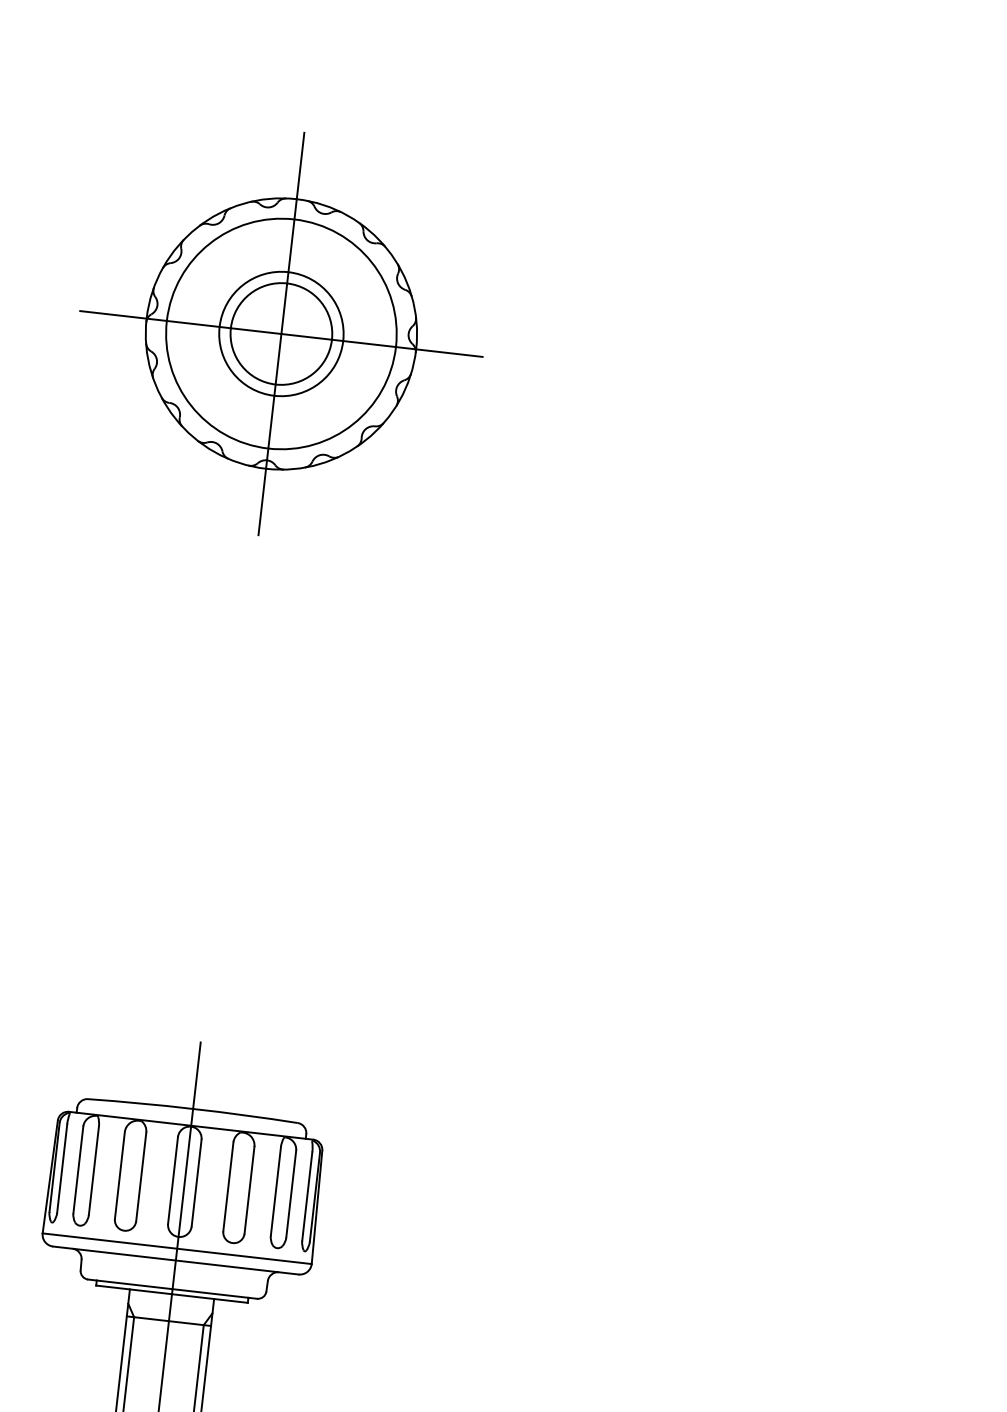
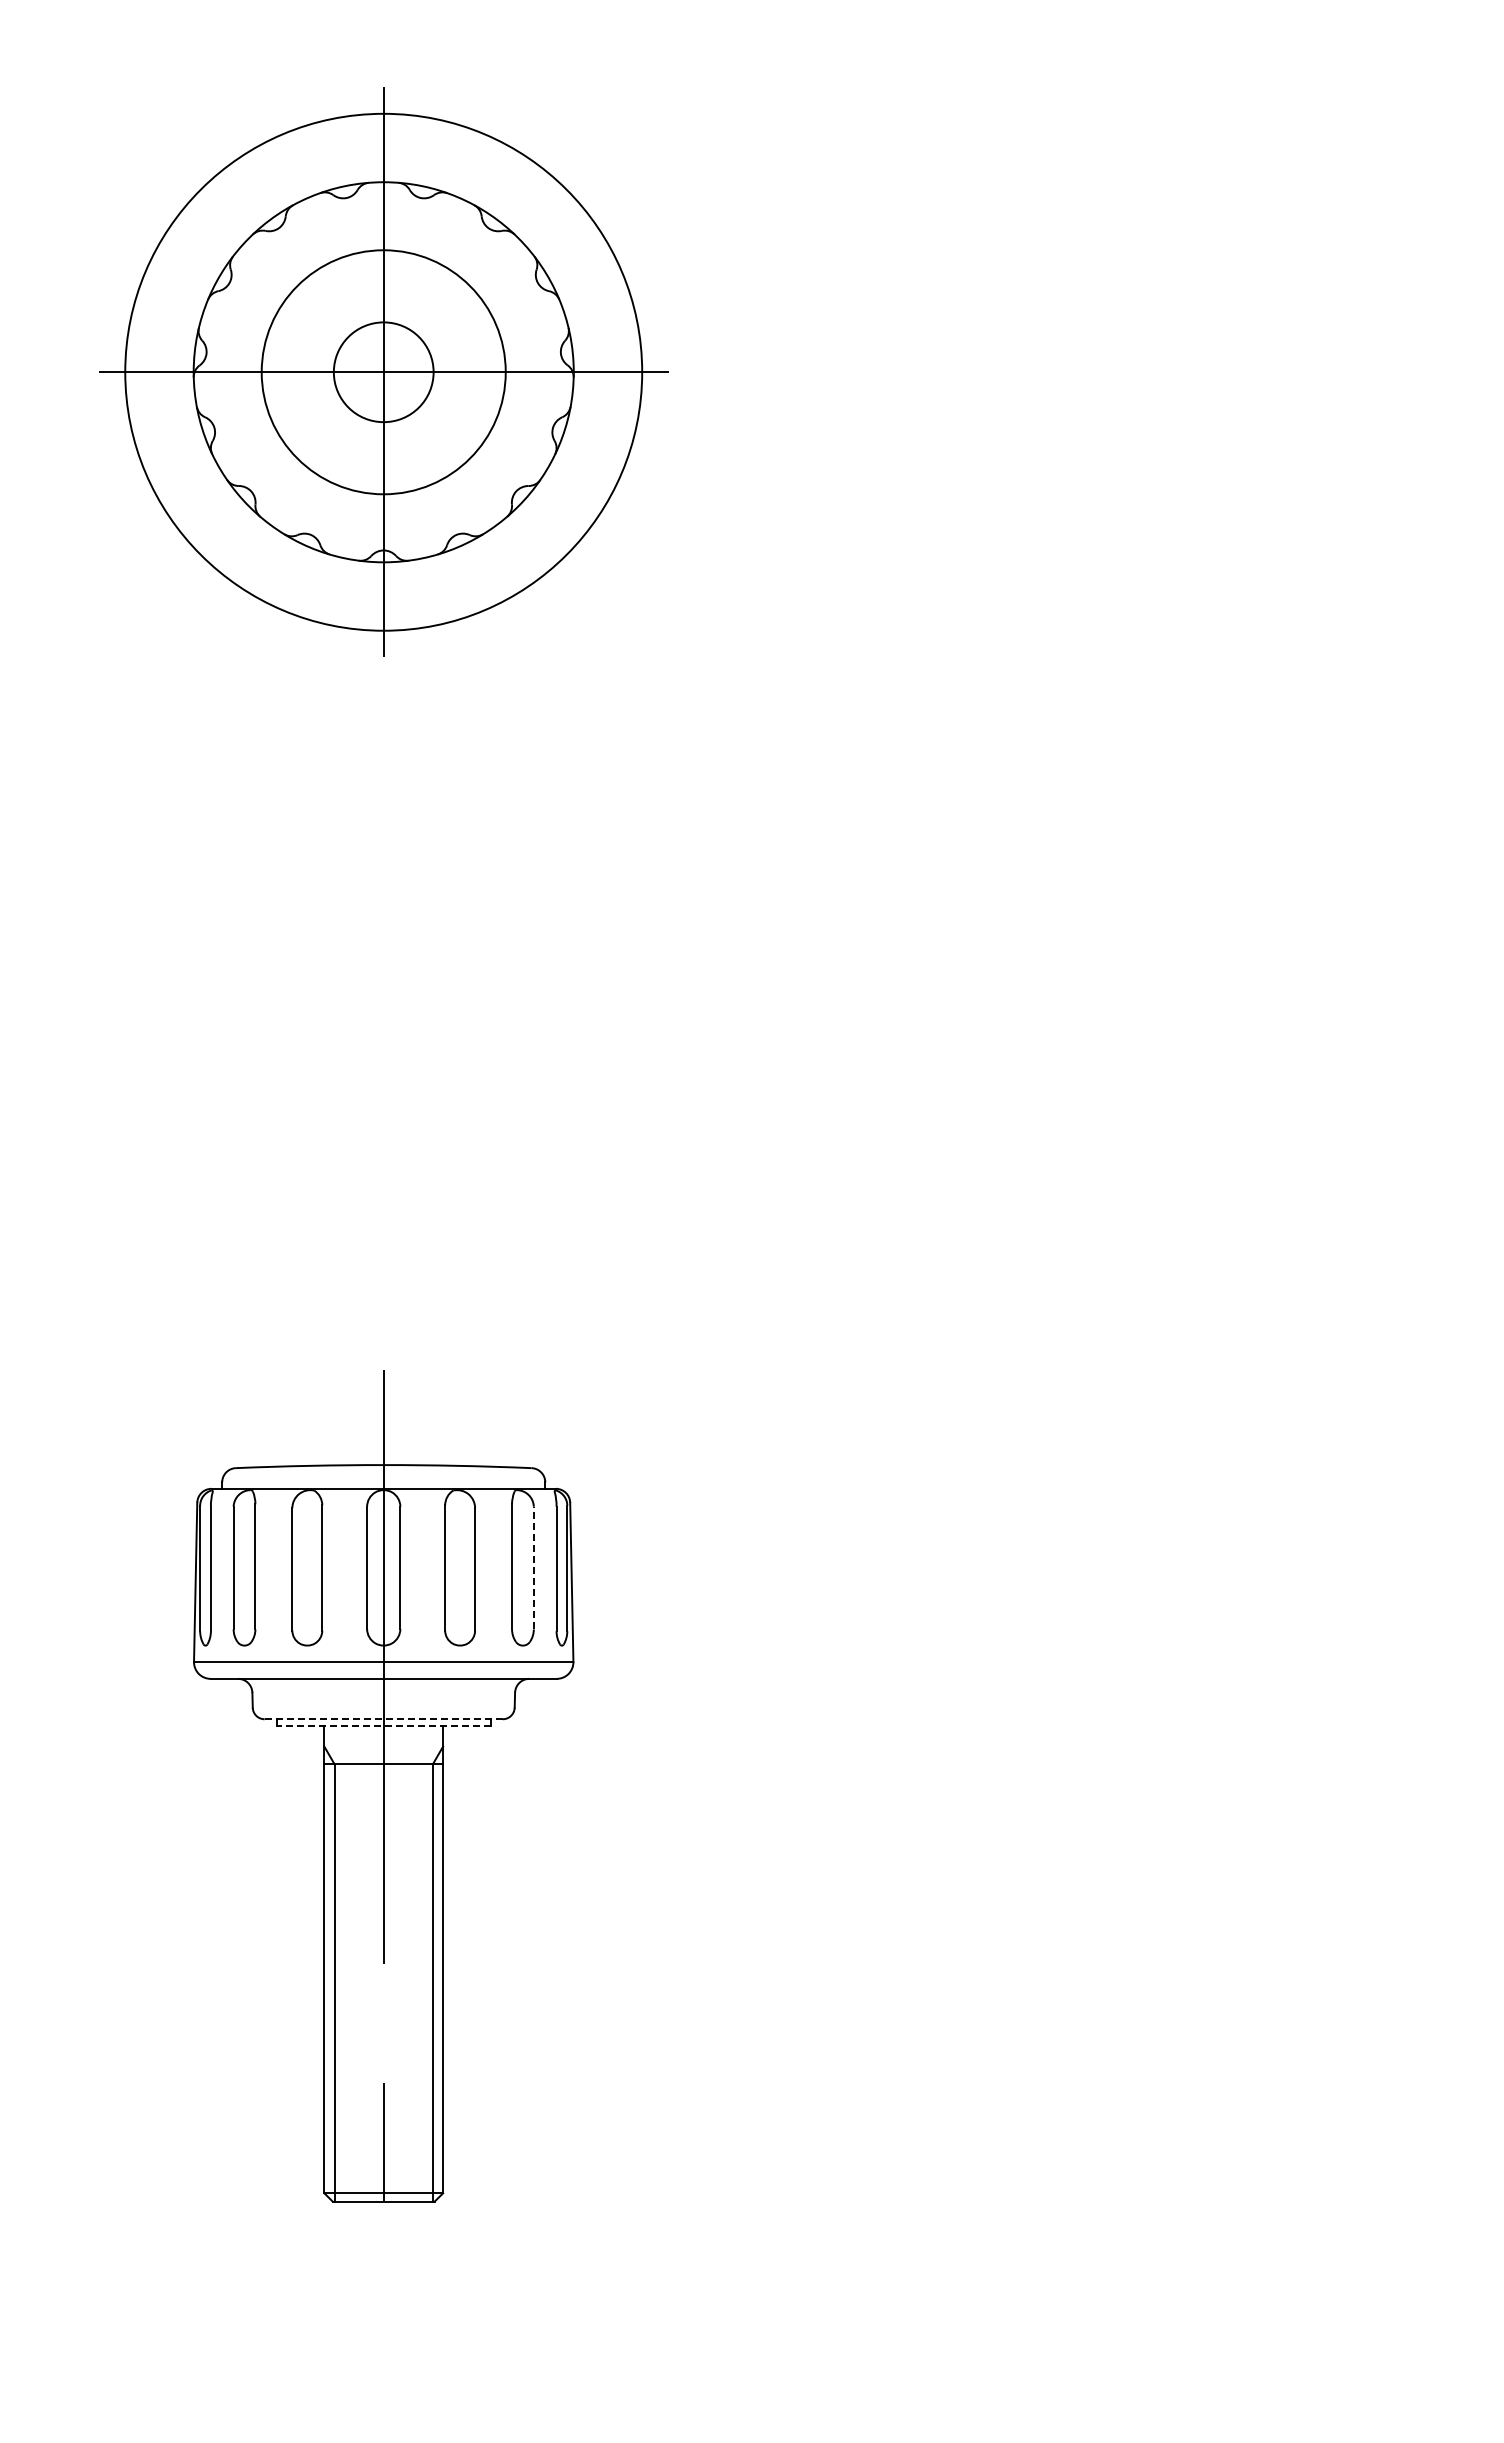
circle: (281, 333) -> (383, 371), size x1.6
circle: (281, 334) -> (383, 372), size x0.7
circle: (281, 334) -> (383, 372), size x1.4
line: (291, 1193) -> (533, 1567), solid -> dashed
line: (172, 1289) -> (383, 1719), solid -> dashed
line: (171, 1294) -> (383, 1726), solid -> dashed

